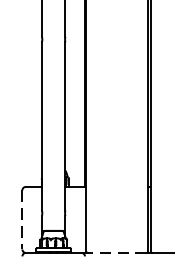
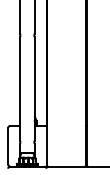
line: (23, 220) -> (8, 146), dashed -> solid
line: (115, 252) -> (65, 166), dashed -> solid

